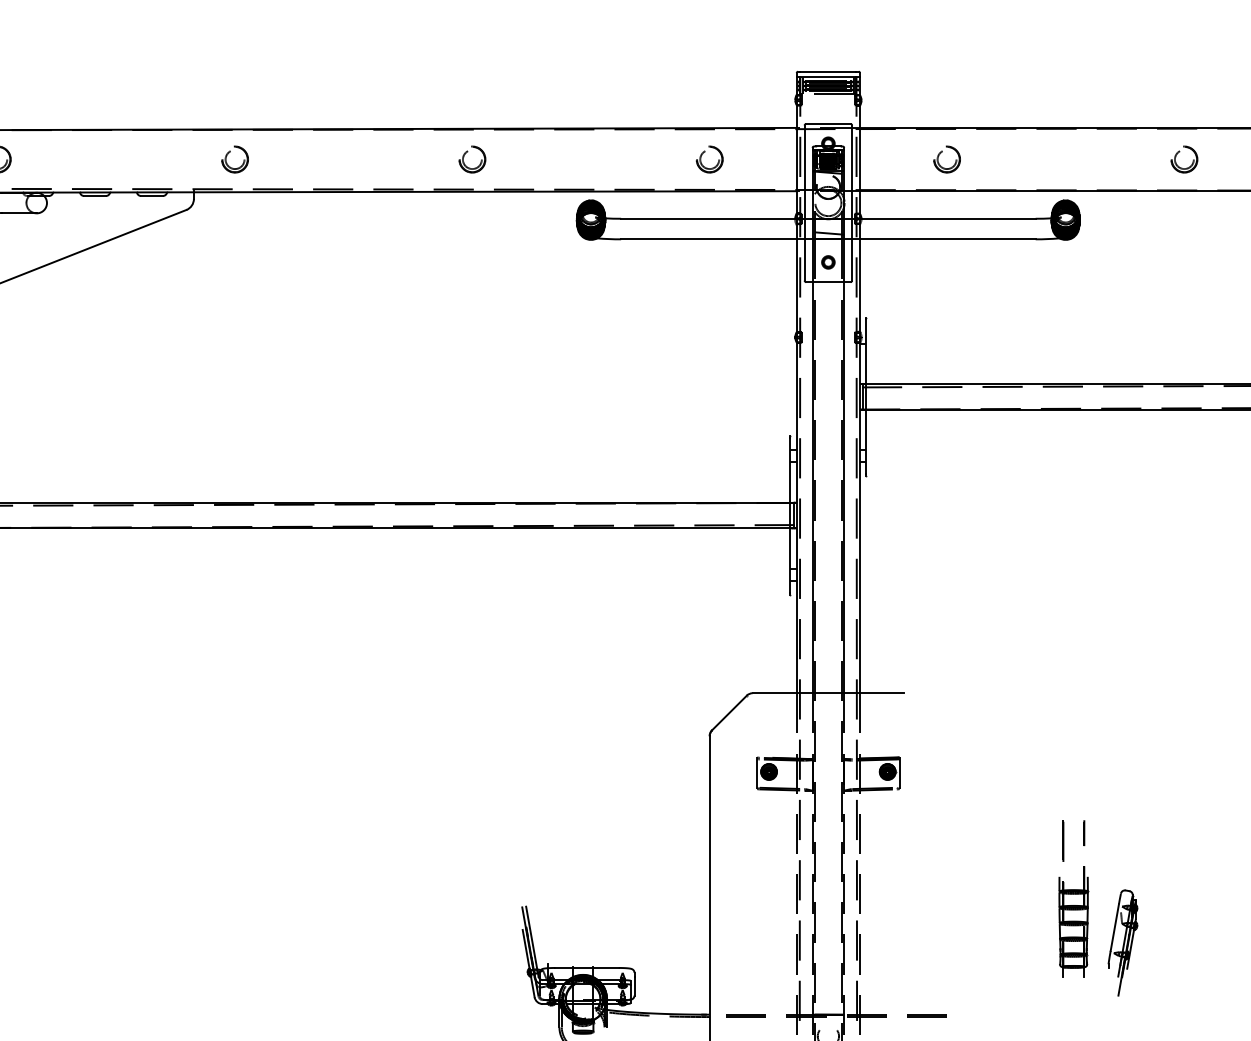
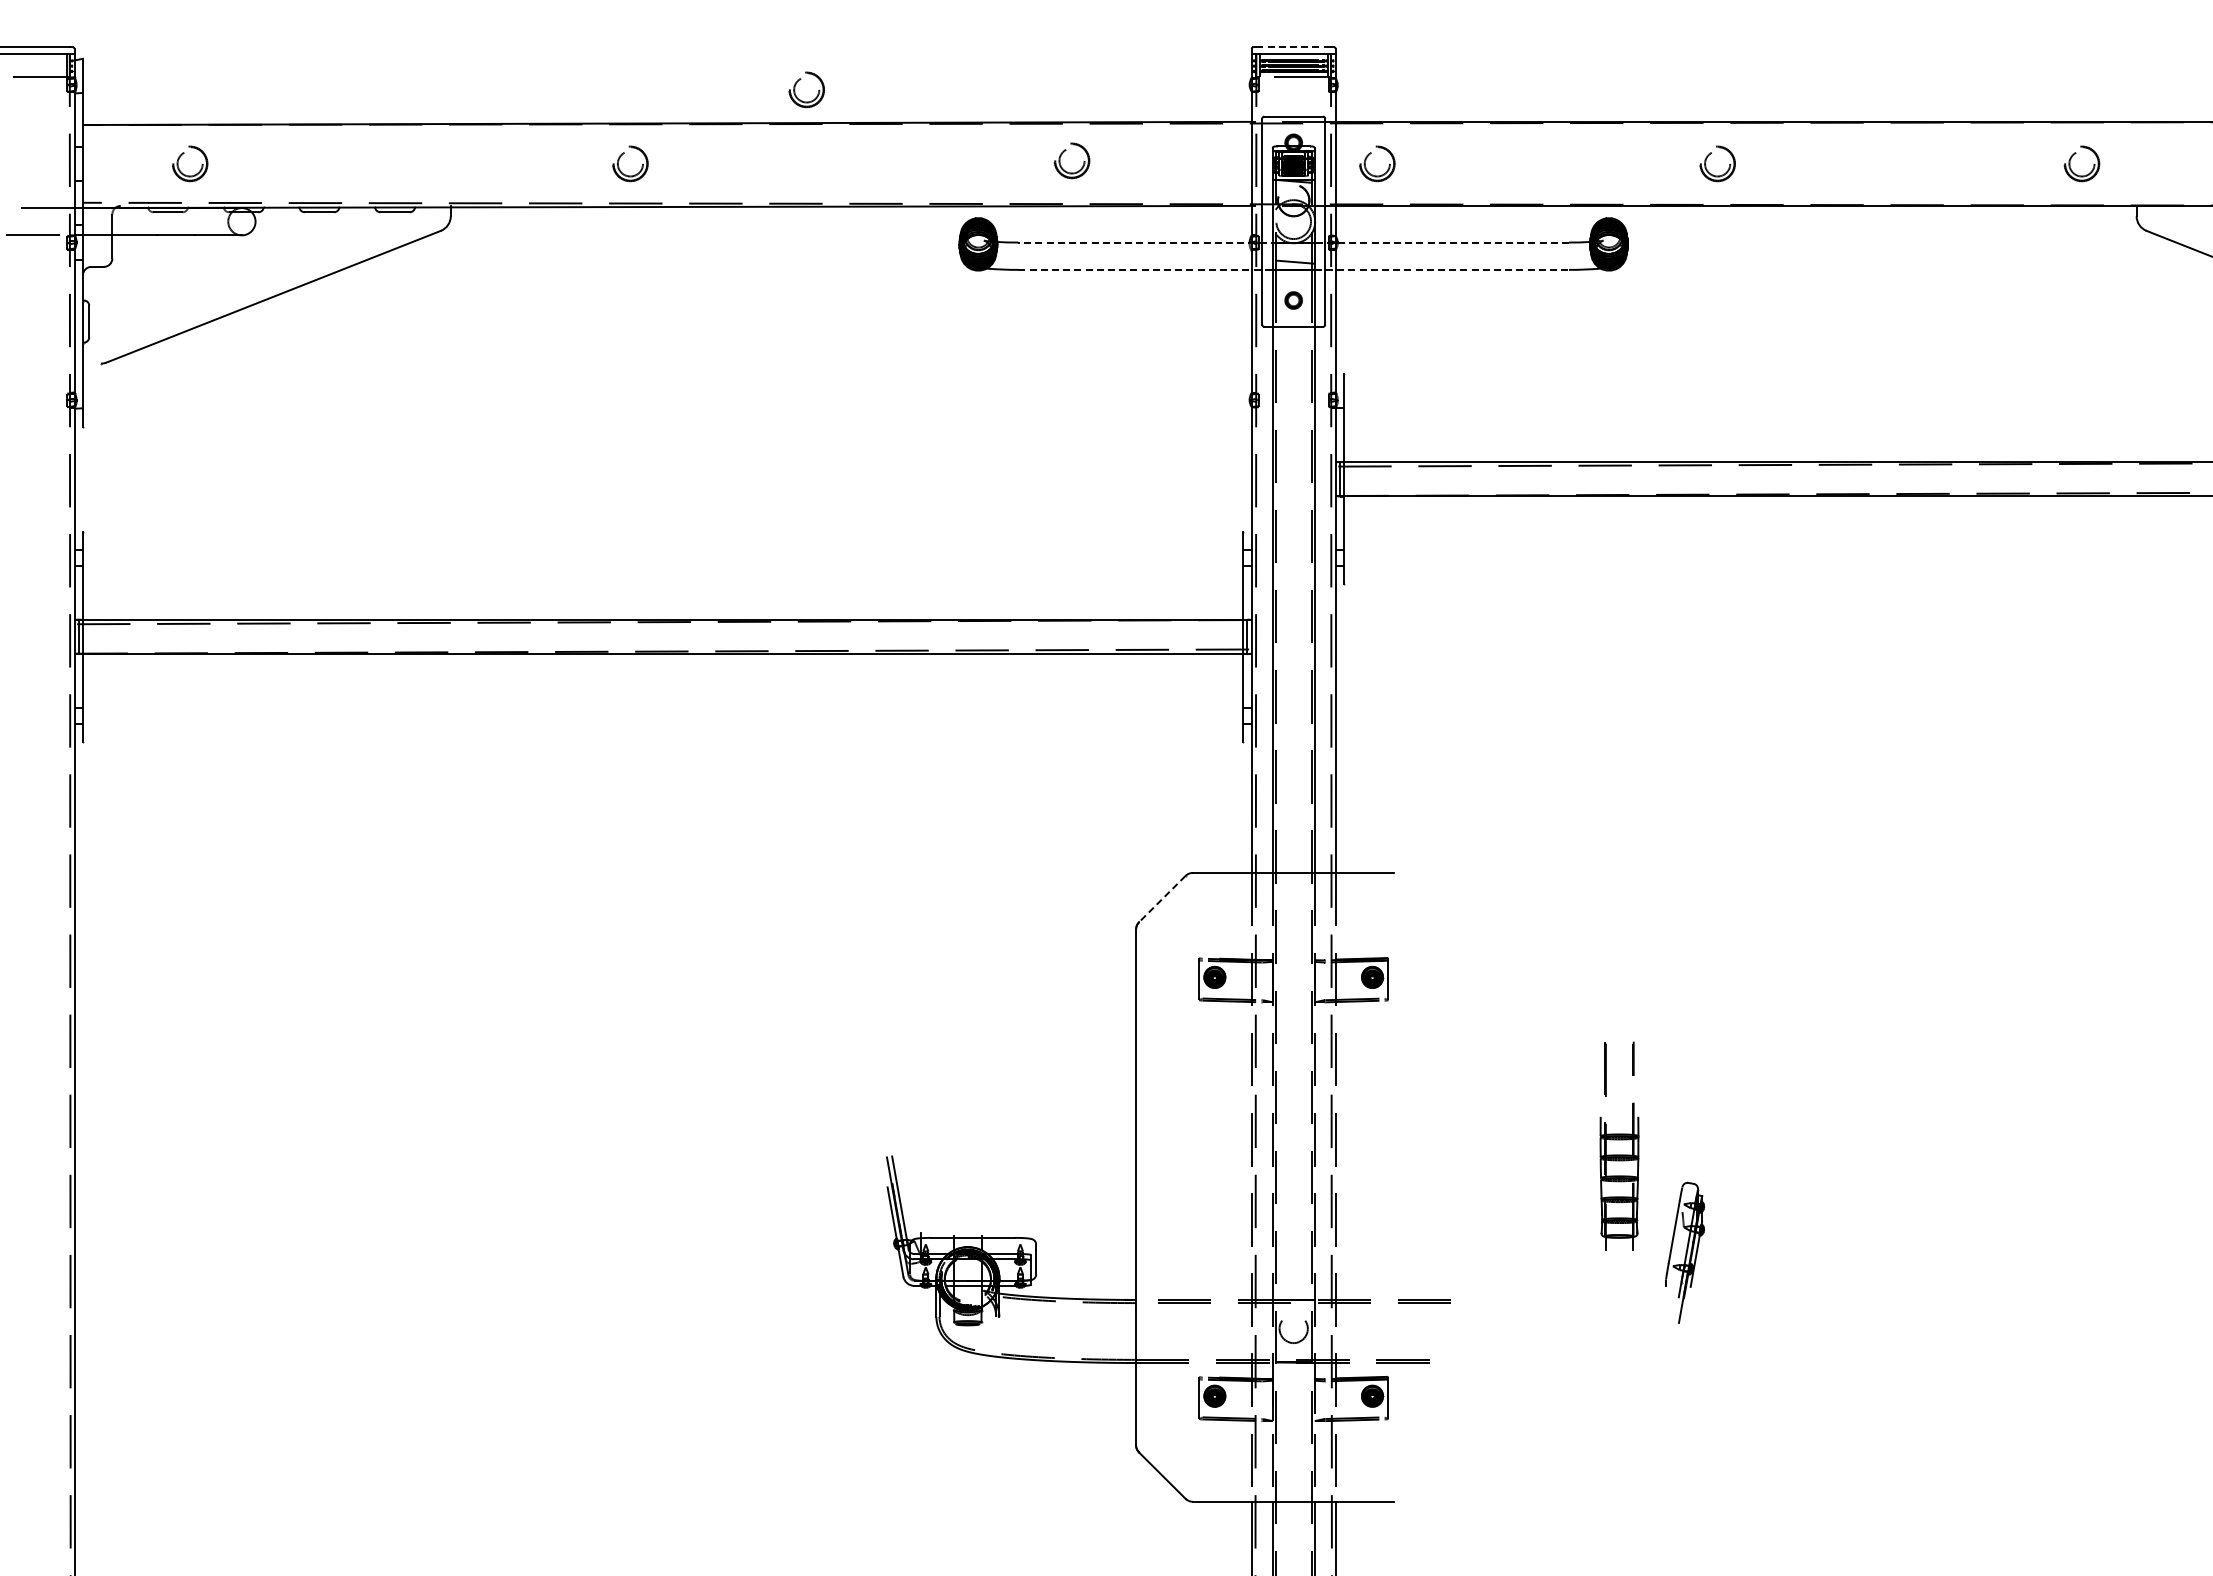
line: (828, 71) -> (1294, 47), solid -> dashed
part: (467, 152) -> (800, 80), moved
part: (704, 153) -> (1064, 152), moved
part: (941, 153) -> (1369, 155), moved
part: (227, 155) -> (620, 158), moved
part: (1175, 158) -> (1706, 162), moved
line: (828, 218) -> (1293, 242), solid -> dashed
line: (717, 239) -> (1146, 269), solid -> dashed
line: (940, 239) -> (1442, 269), solid -> dashed
line: (729, 713) -> (1162, 899), solid -> dashed
part: (1122, 942) -> (1684, 1252), moved

